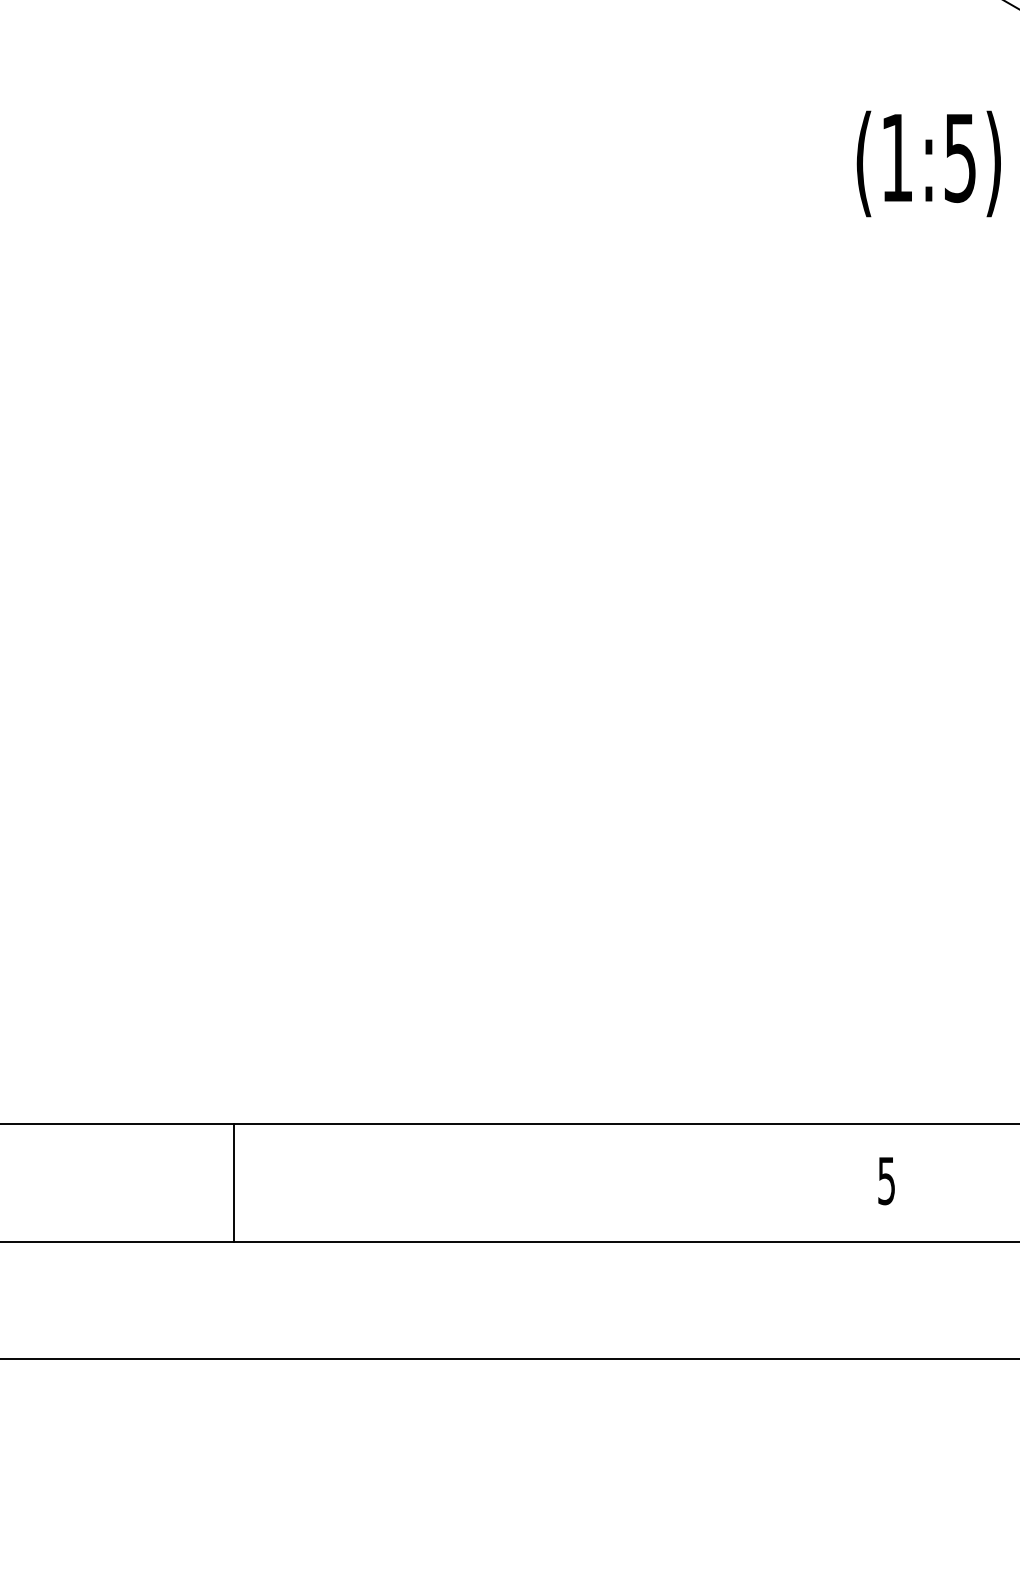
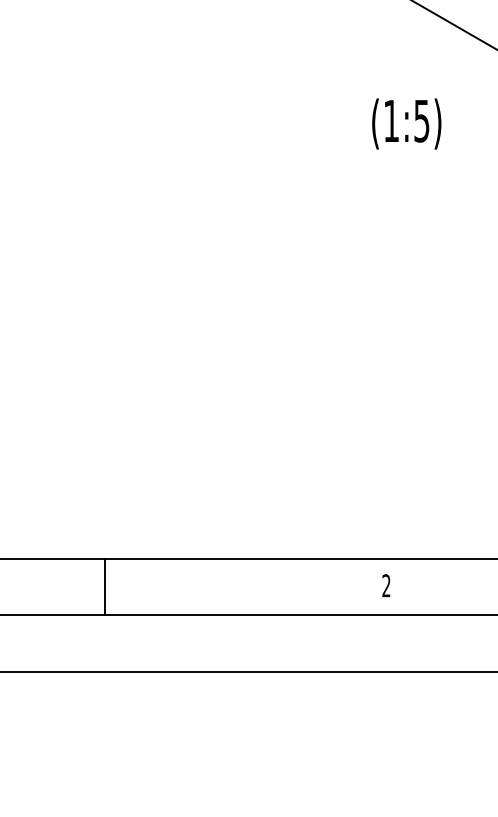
text: (928, 162) -> (406, 123), moved
text: (886, 1180) -> (386, 585), 5 -> 2
line: (233, 1182) -> (104, 586), moved

